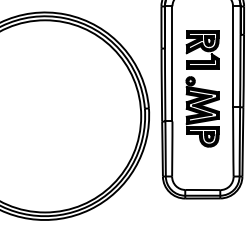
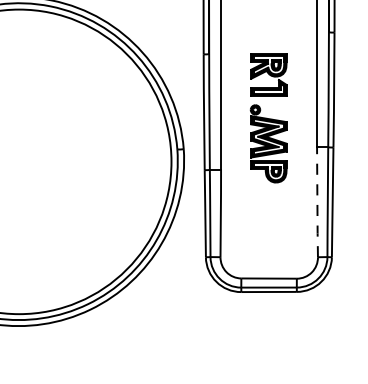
part: (202, 88) -> (268, 117), size x0.7
line: (233, 142) -> (317, 203), solid -> dashed

